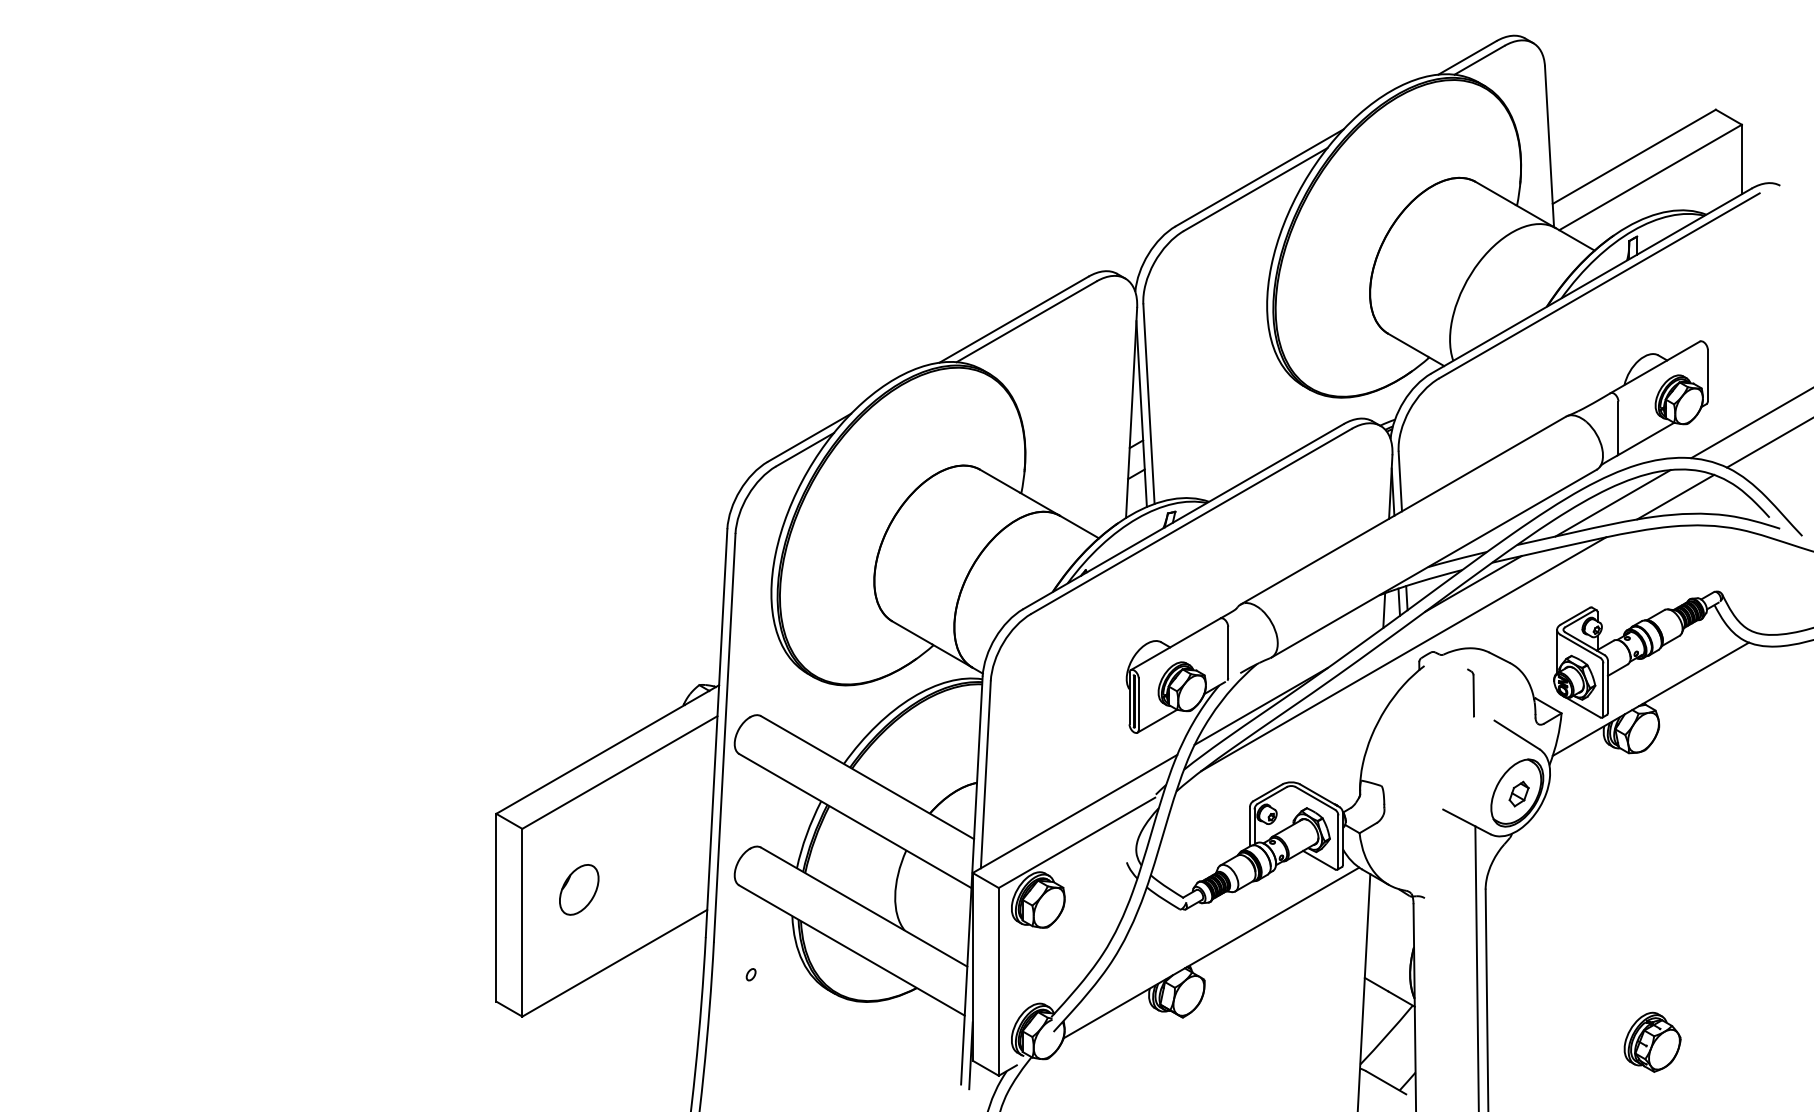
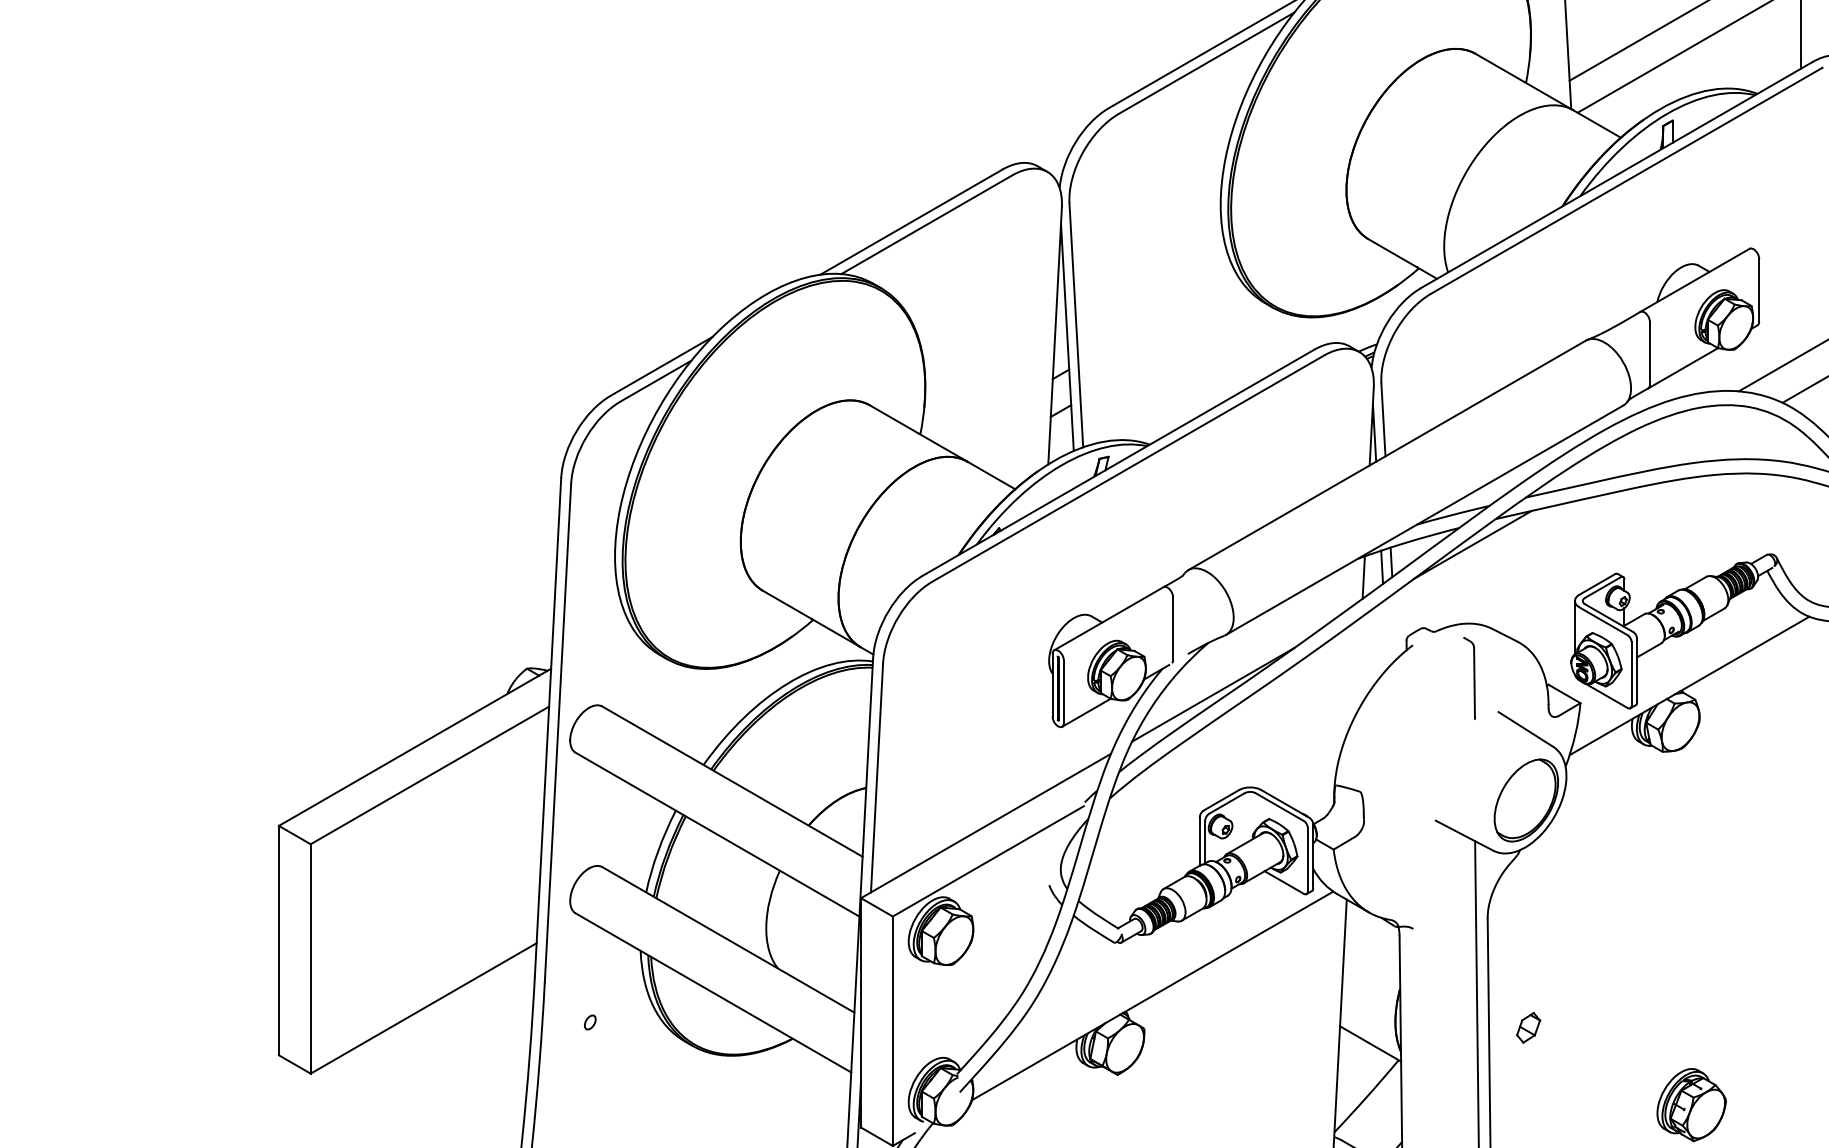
line: (1675, 496) -> (1719, 438), removed
line: (1612, 503) -> (1642, 446), removed
line: (1403, 654) -> (1387, 631), removed
part: (1470, 692) -> (1469, 677), size x1.4
part: (1518, 793) -> (1527, 1027), moved
part: (579, 889) -> (380, 918), removed

